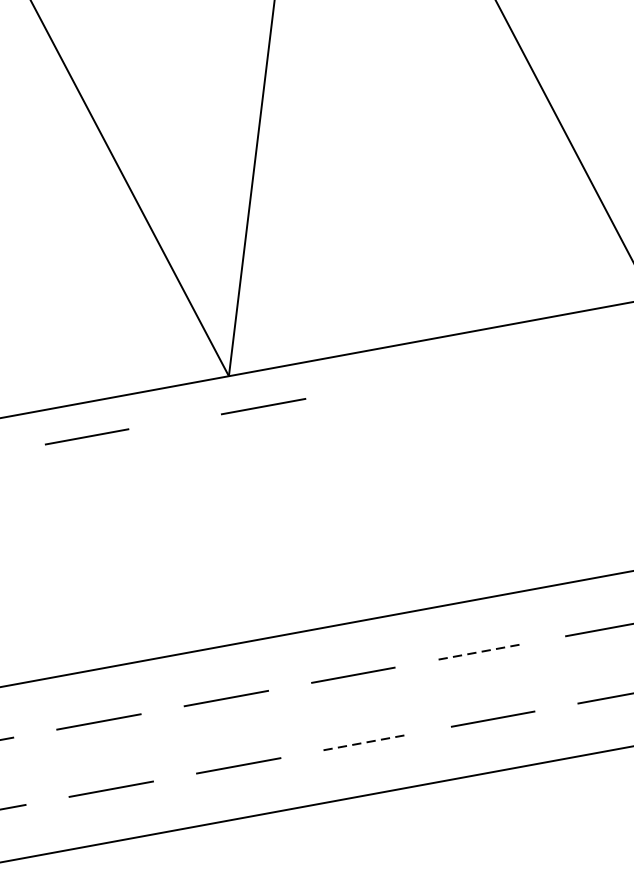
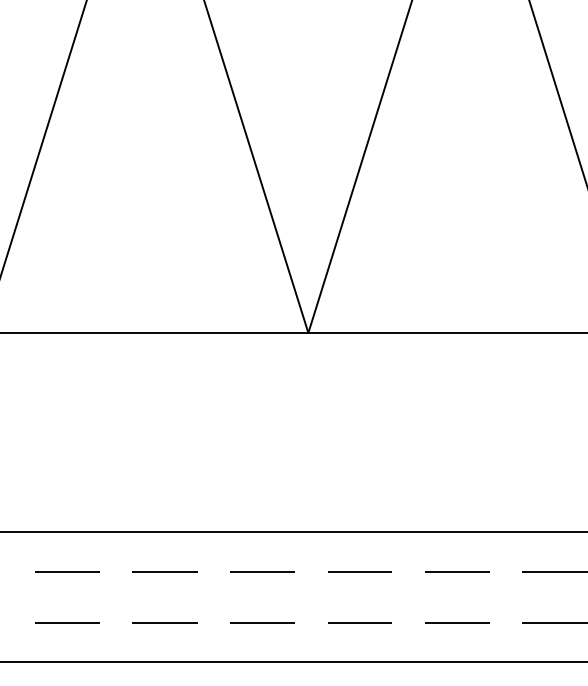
line: (262, 405) -> (329, 359), removed
line: (86, 436) -> (194, 358), removed
line: (481, 651) -> (458, 571), dashed -> solid
line: (366, 742) -> (360, 623), dashed -> solid

